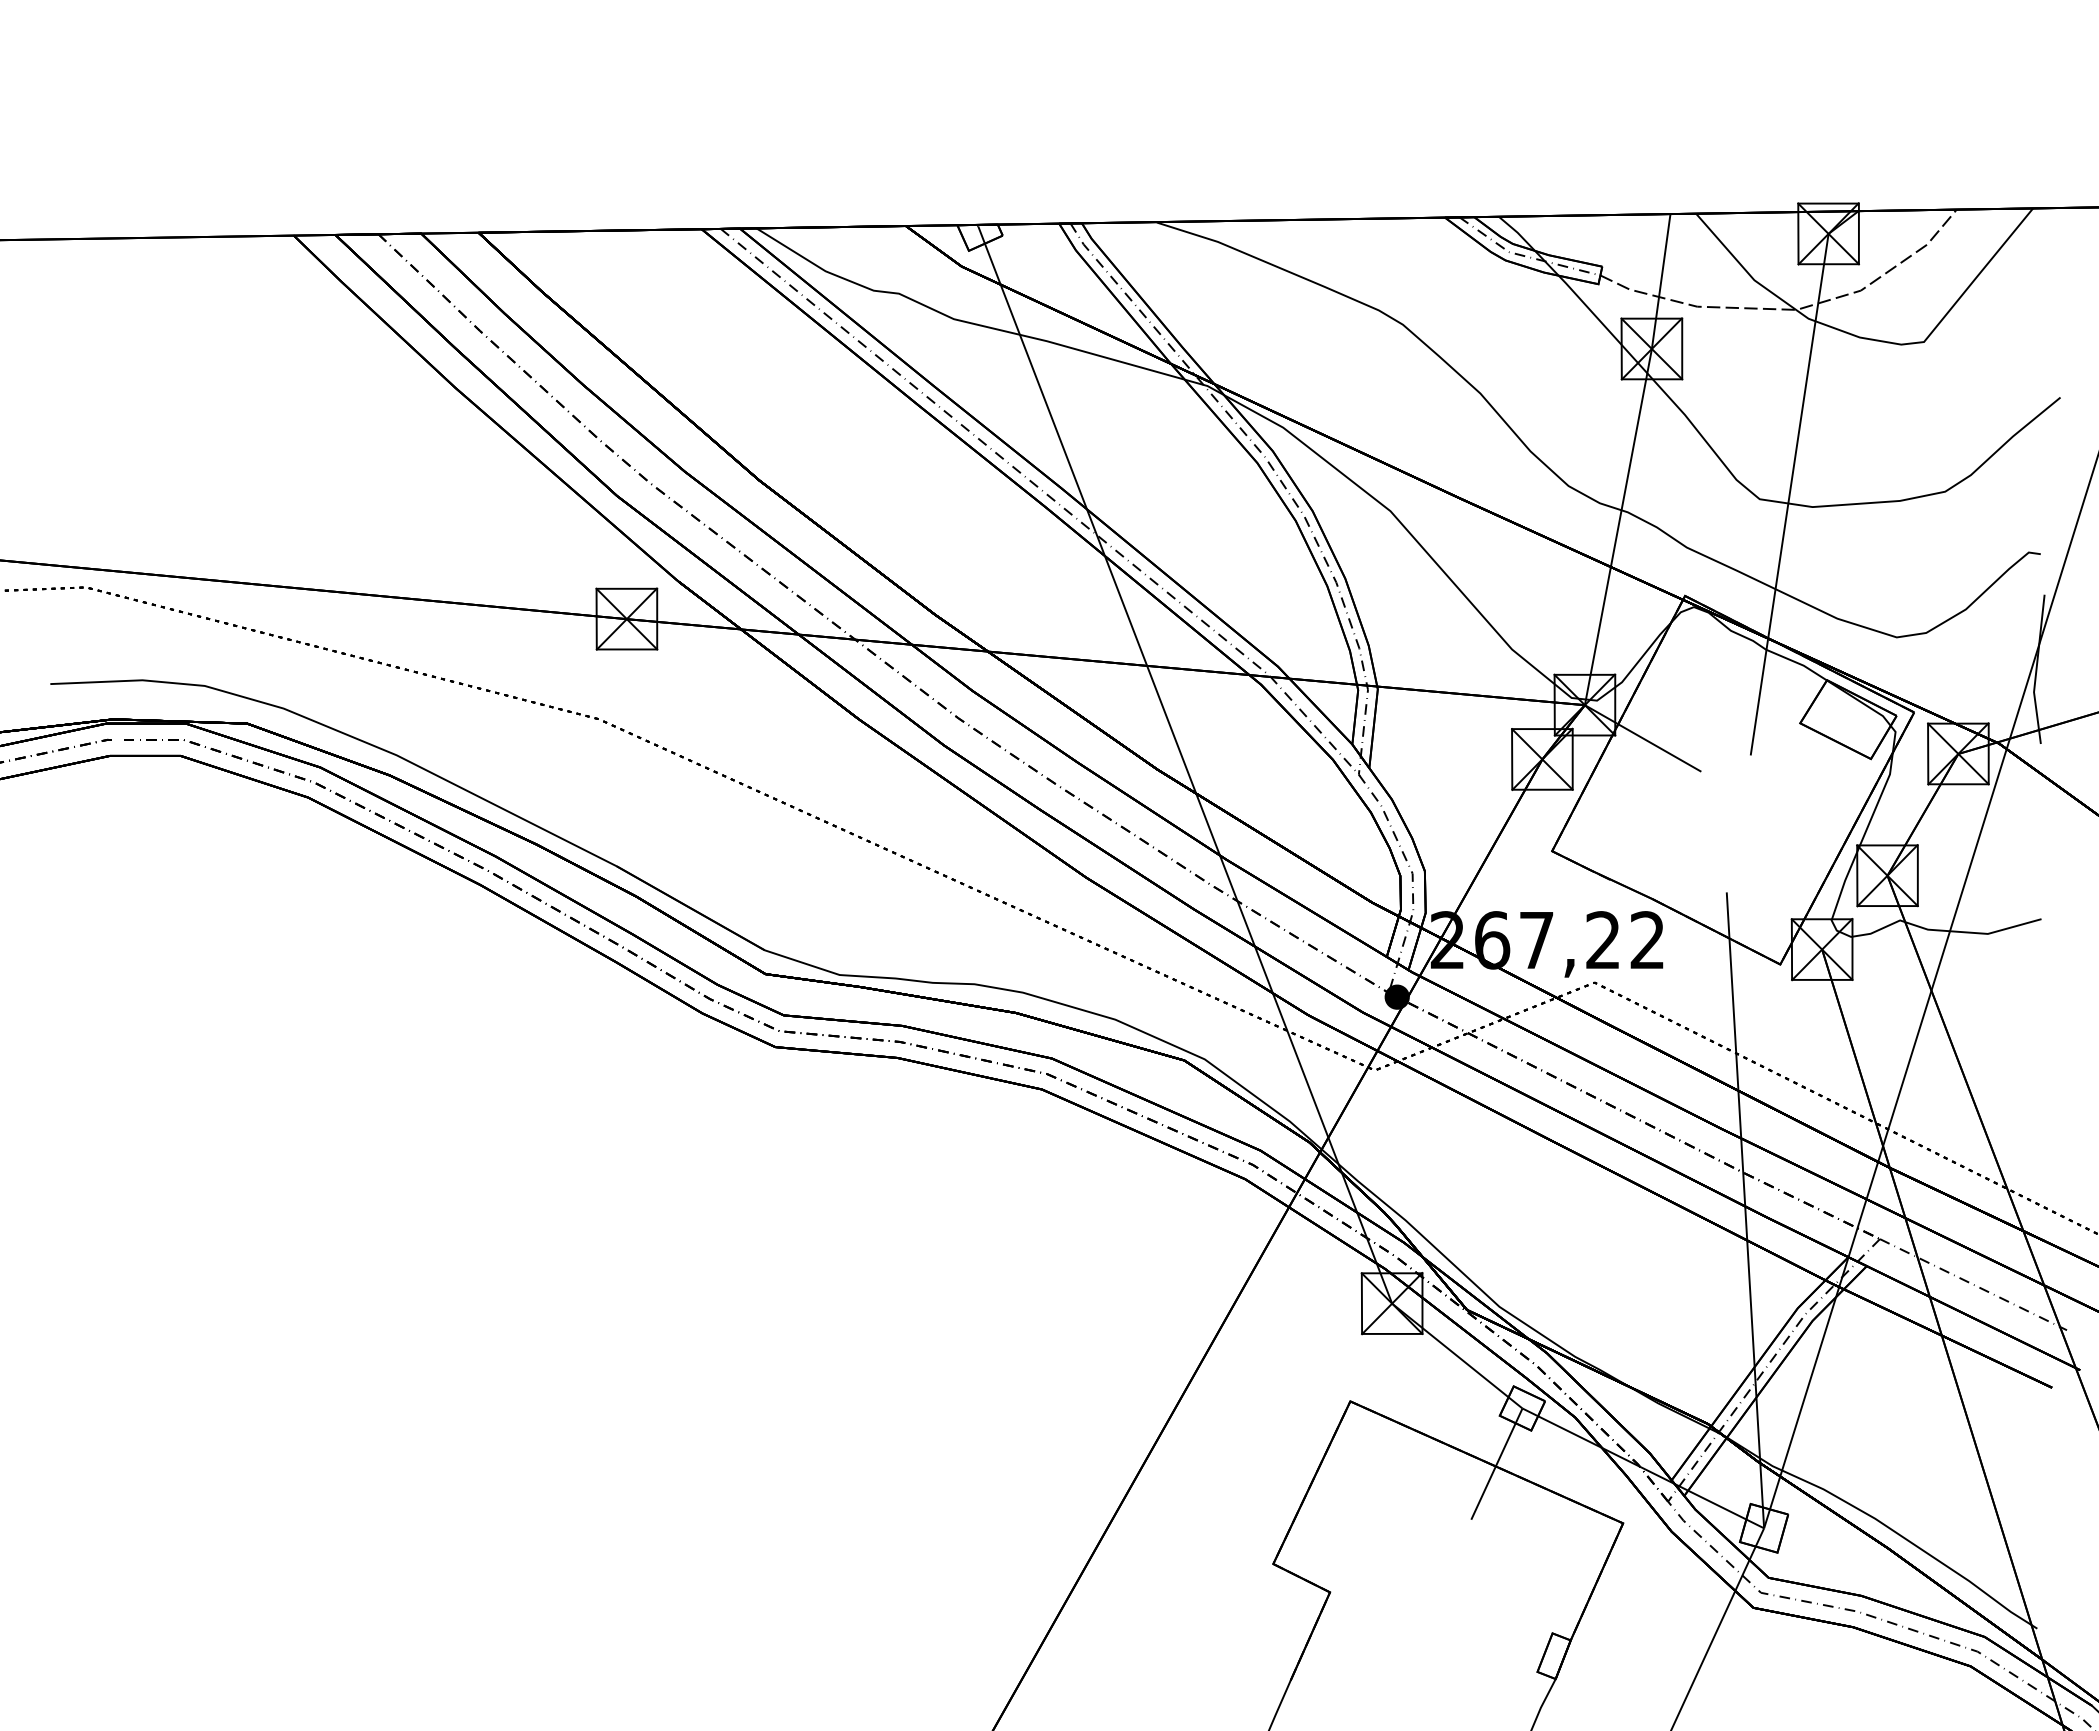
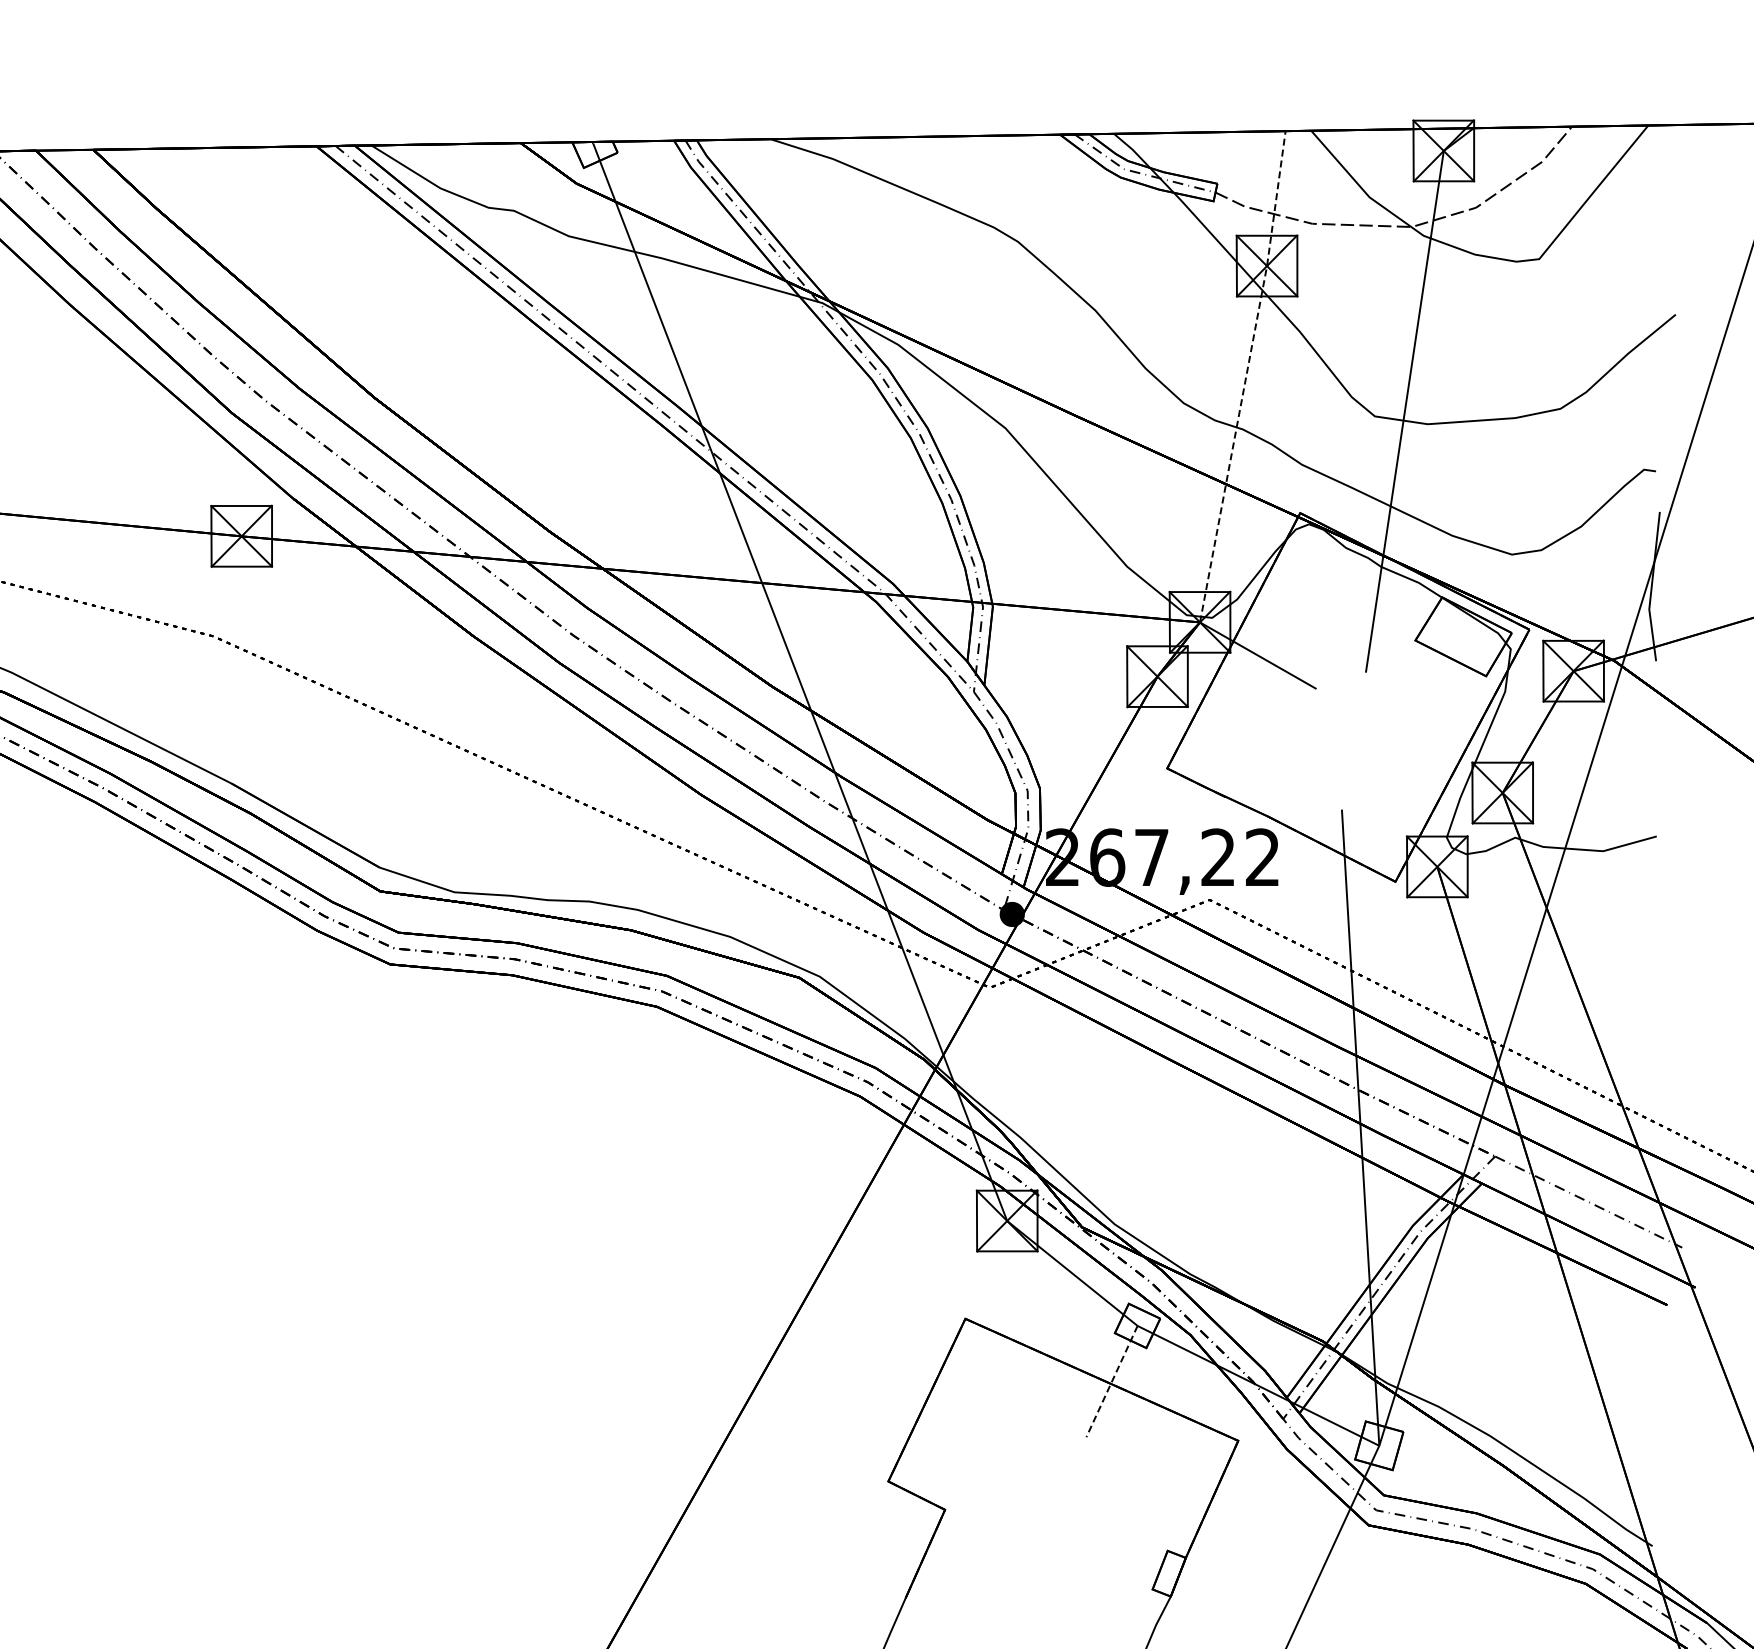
line: (1631, 458) -> (1246, 375), solid -> dashed
line: (1496, 1464) -> (1111, 1381), solid -> dashed

